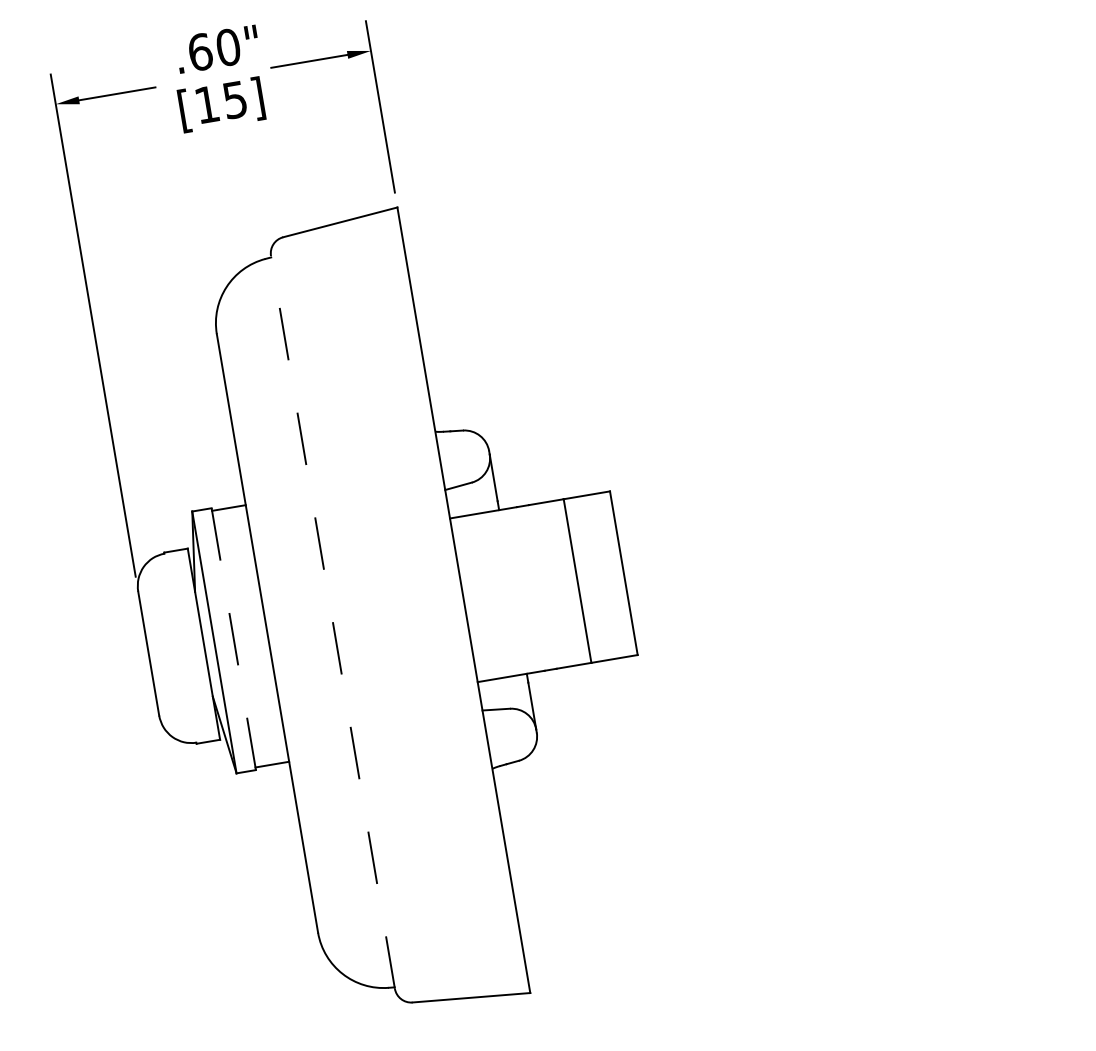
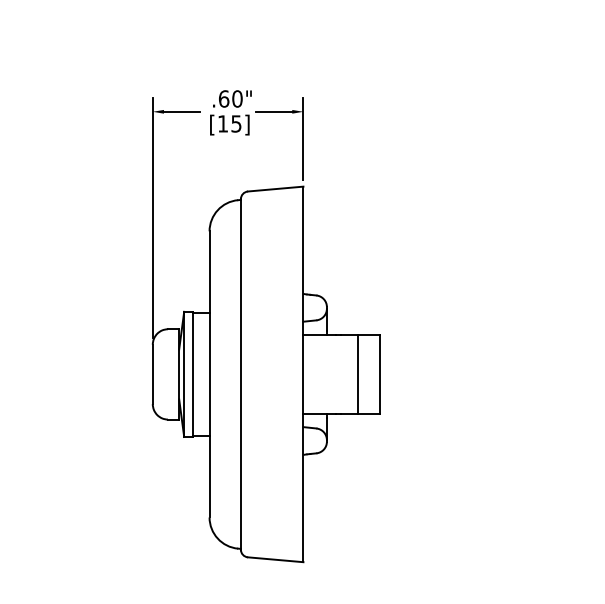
line: (331, 620) -> (240, 373), dashed -> solid
line: (233, 639) -> (193, 374), dashed -> solid

